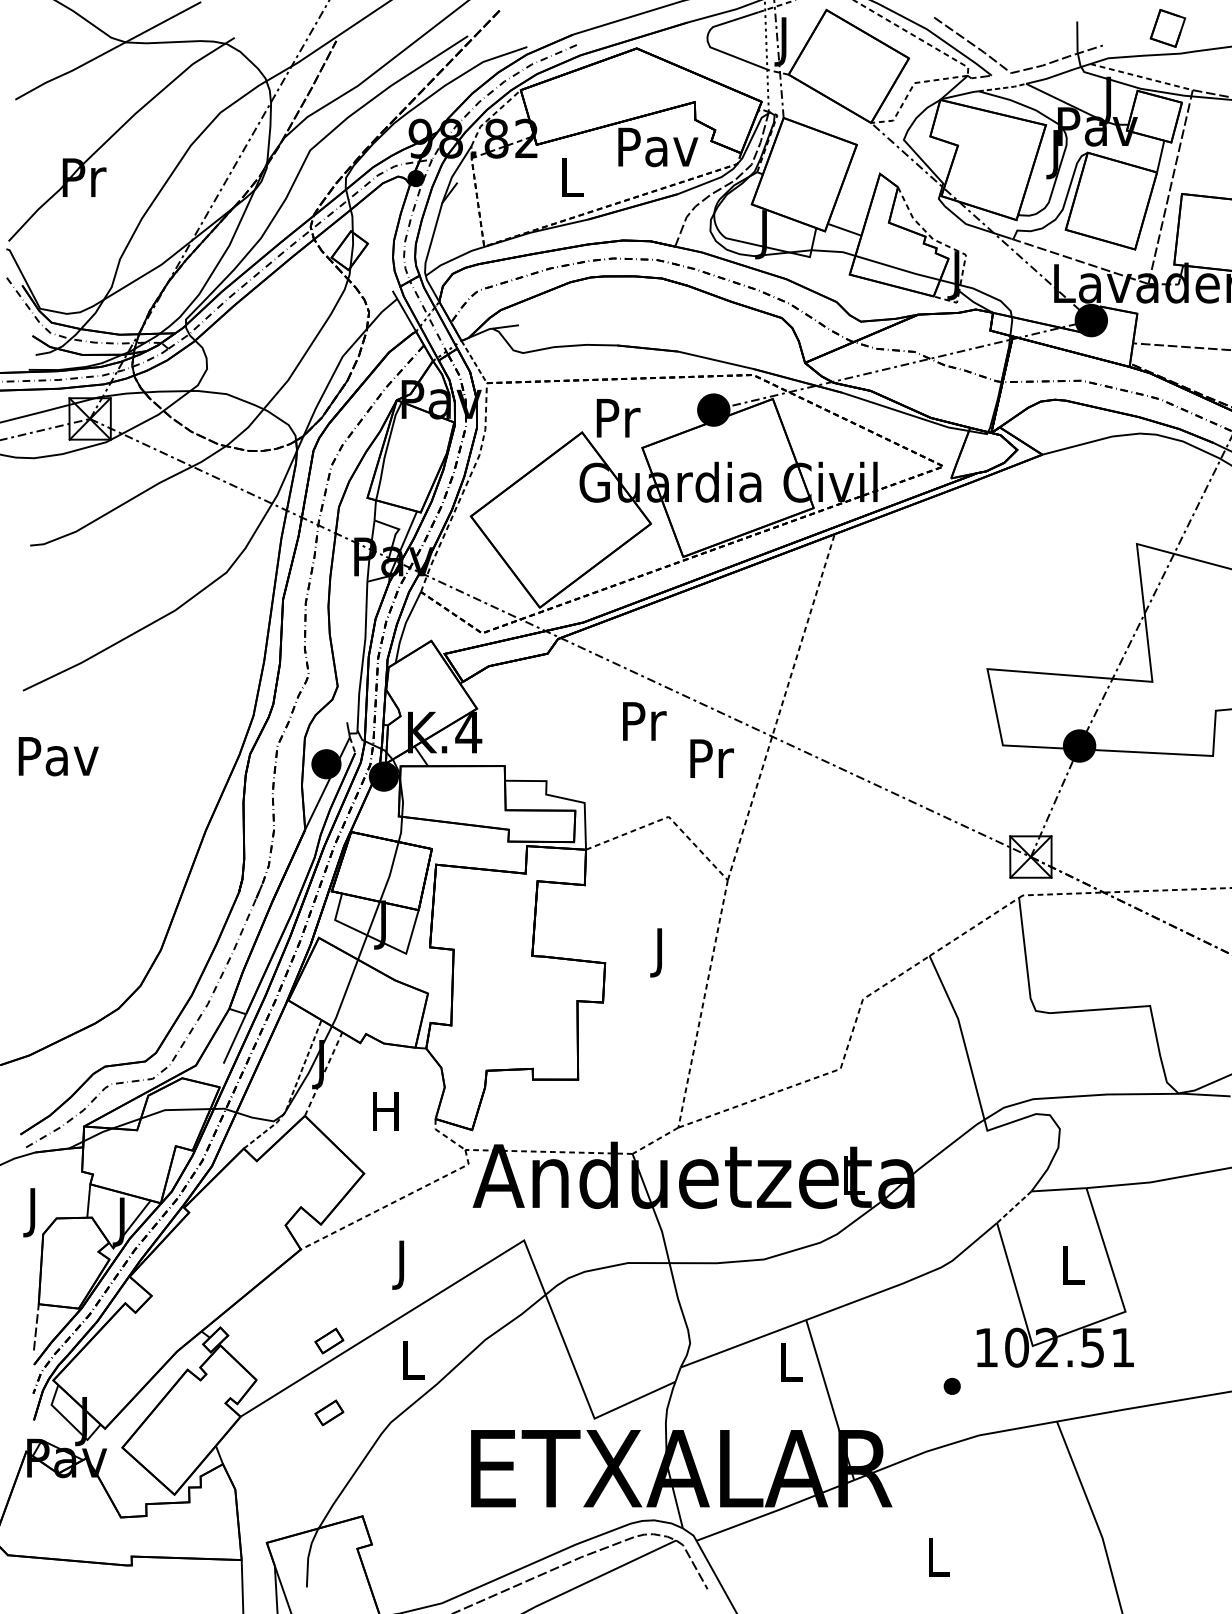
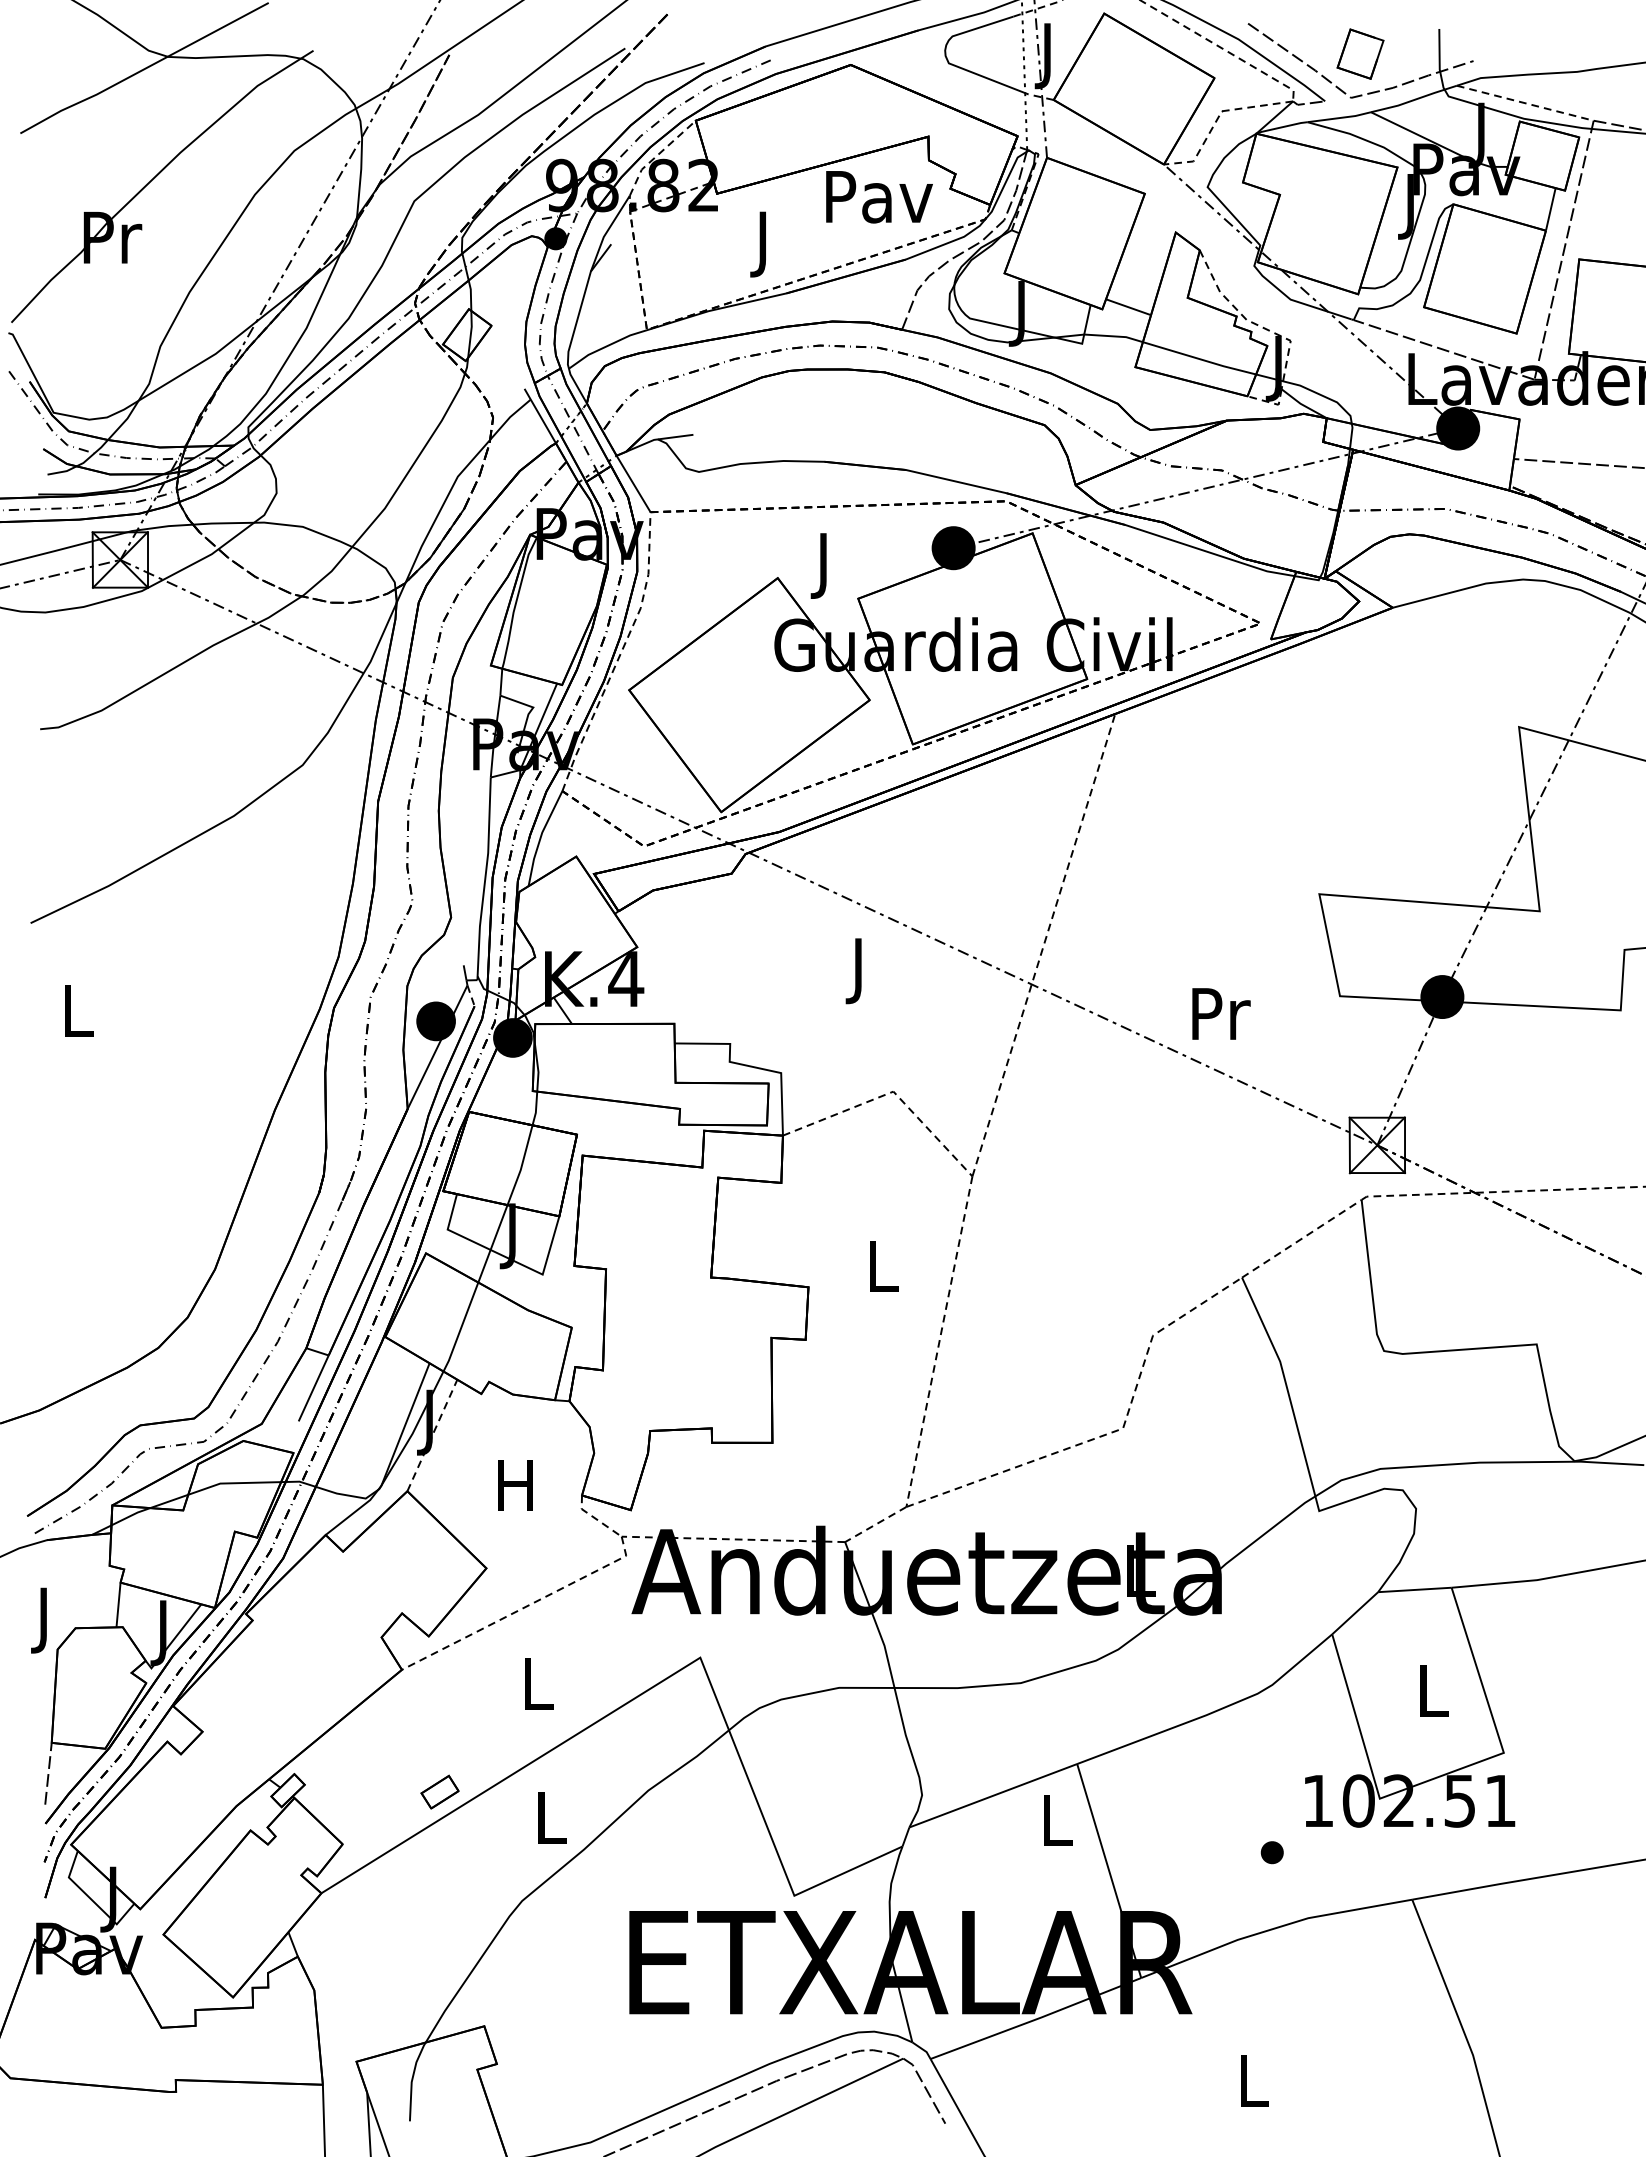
part: (1167, 27) -> (1360, 53), moved
line: (1002, 88) -> (1339, 118), dashed -> solid
text: (572, 182) -> (764, 244), L -> J
line: (474, 361) -> (633, 483), dashed -> solid
text: (618, 423) -> (826, 565), Pr -> J
text: (644, 726) -> (861, 971), Pr -> J
text: (58, 756) -> (78, 1011), Pav -> L
text: (712, 758) -> (1221, 1013), moved
text: (661, 952) -> (883, 1273), J -> L
line: (293, 1092) -> (391, 1460), dashed -> solid
line: (1013, 1207) -> (1354, 1613), dashed -> solid
text: (403, 1265) -> (538, 1690), J -> L
part: (328, 1412) -> (439, 1887), removed

